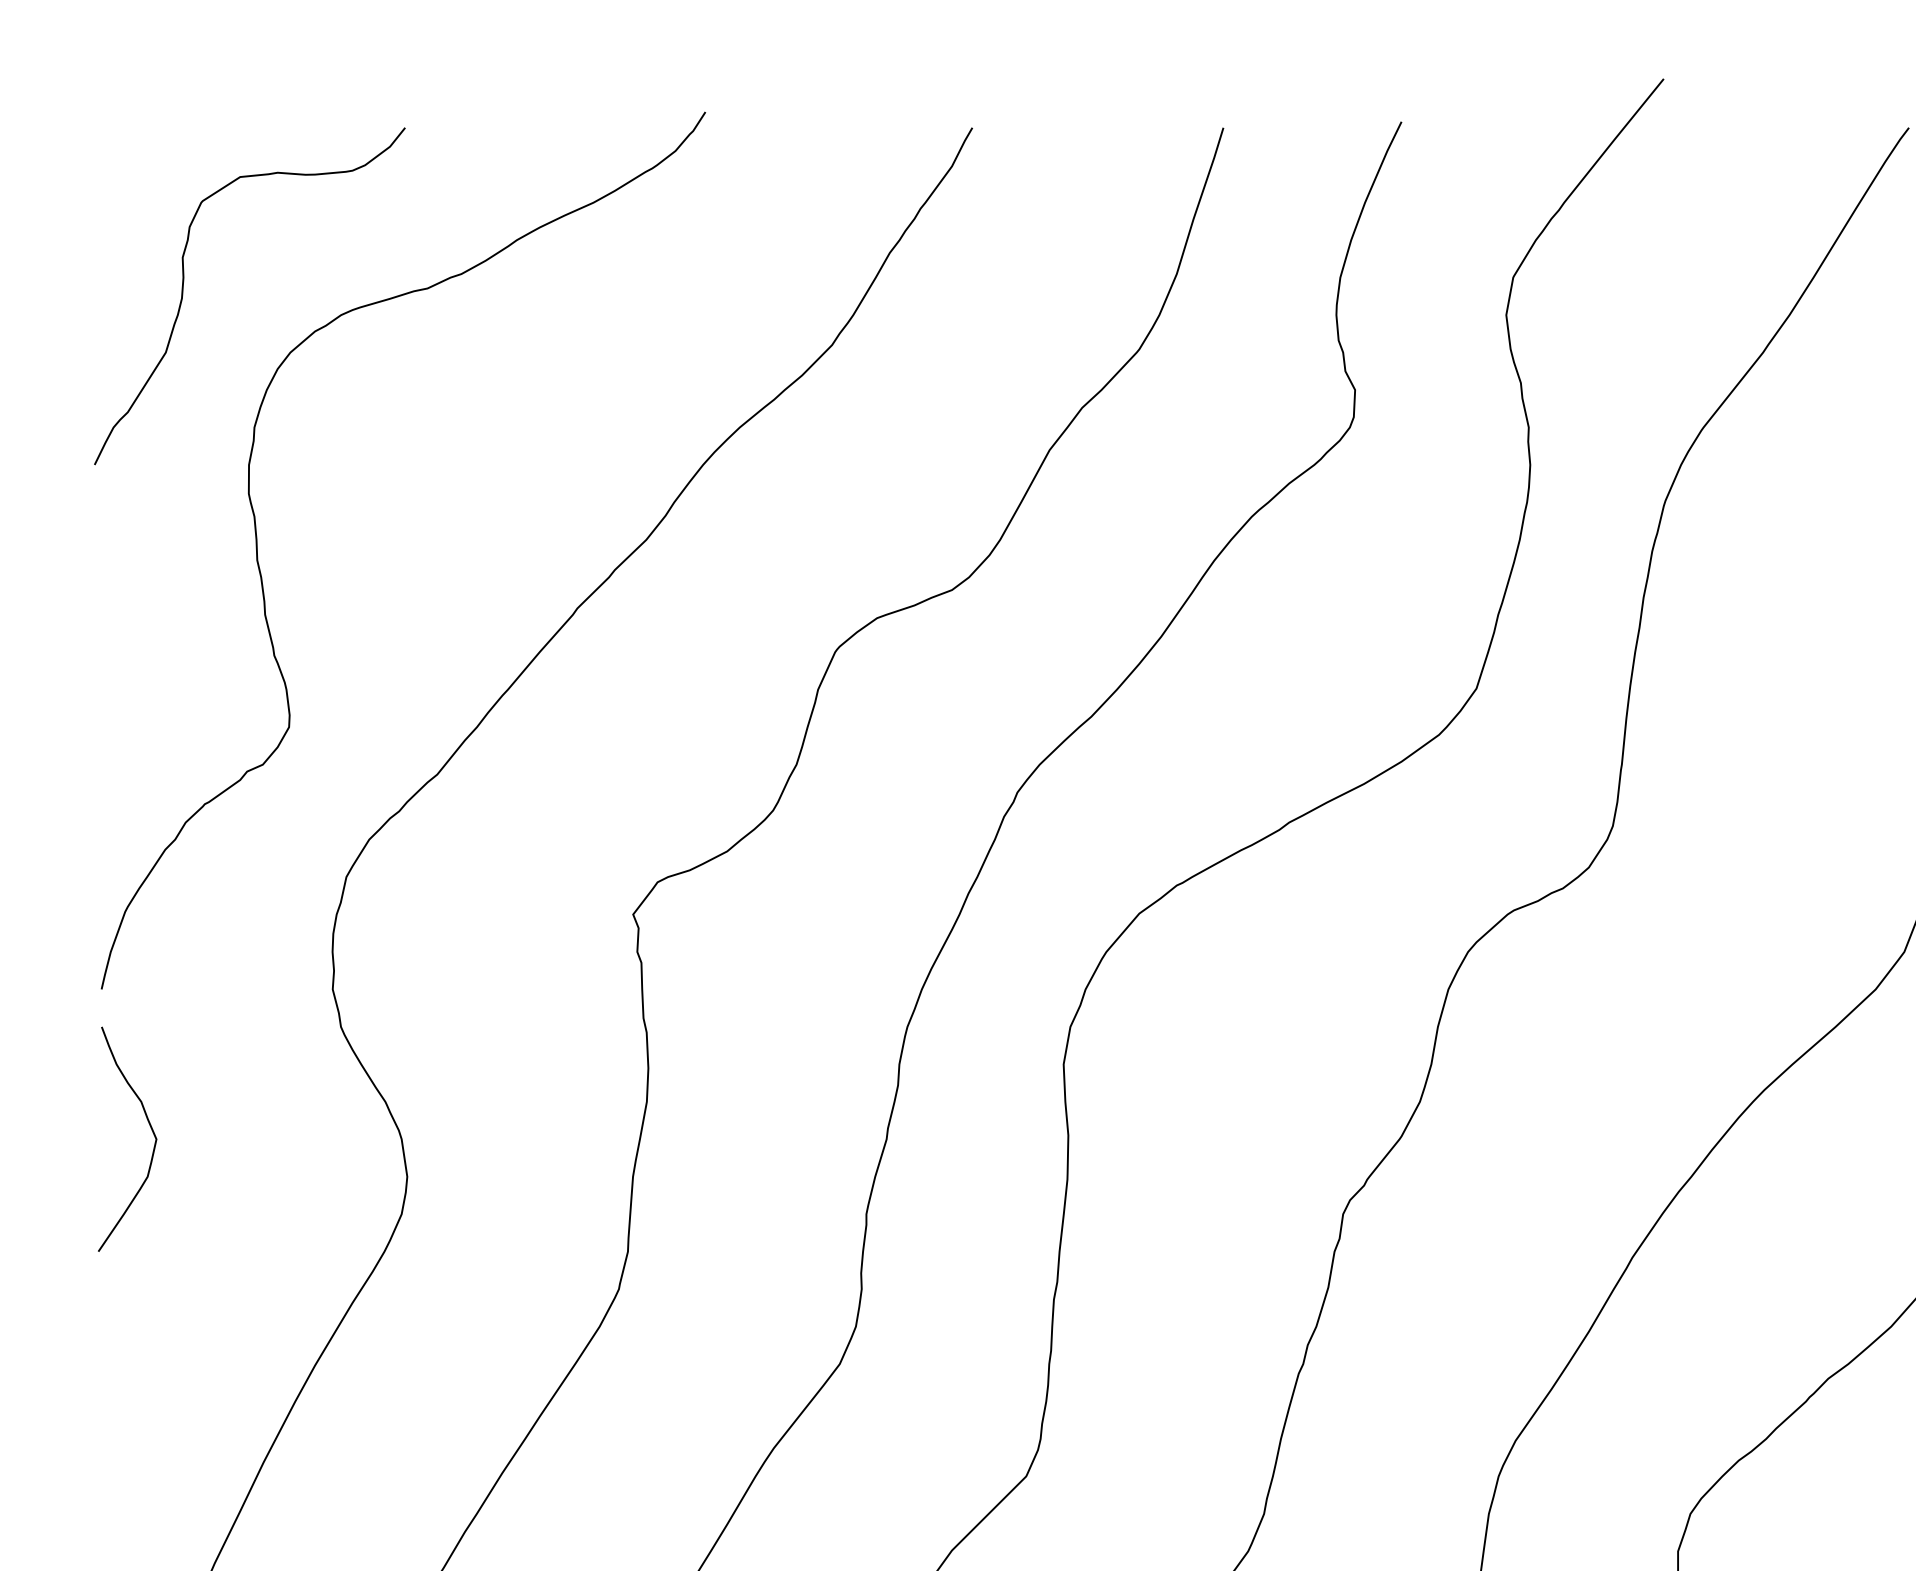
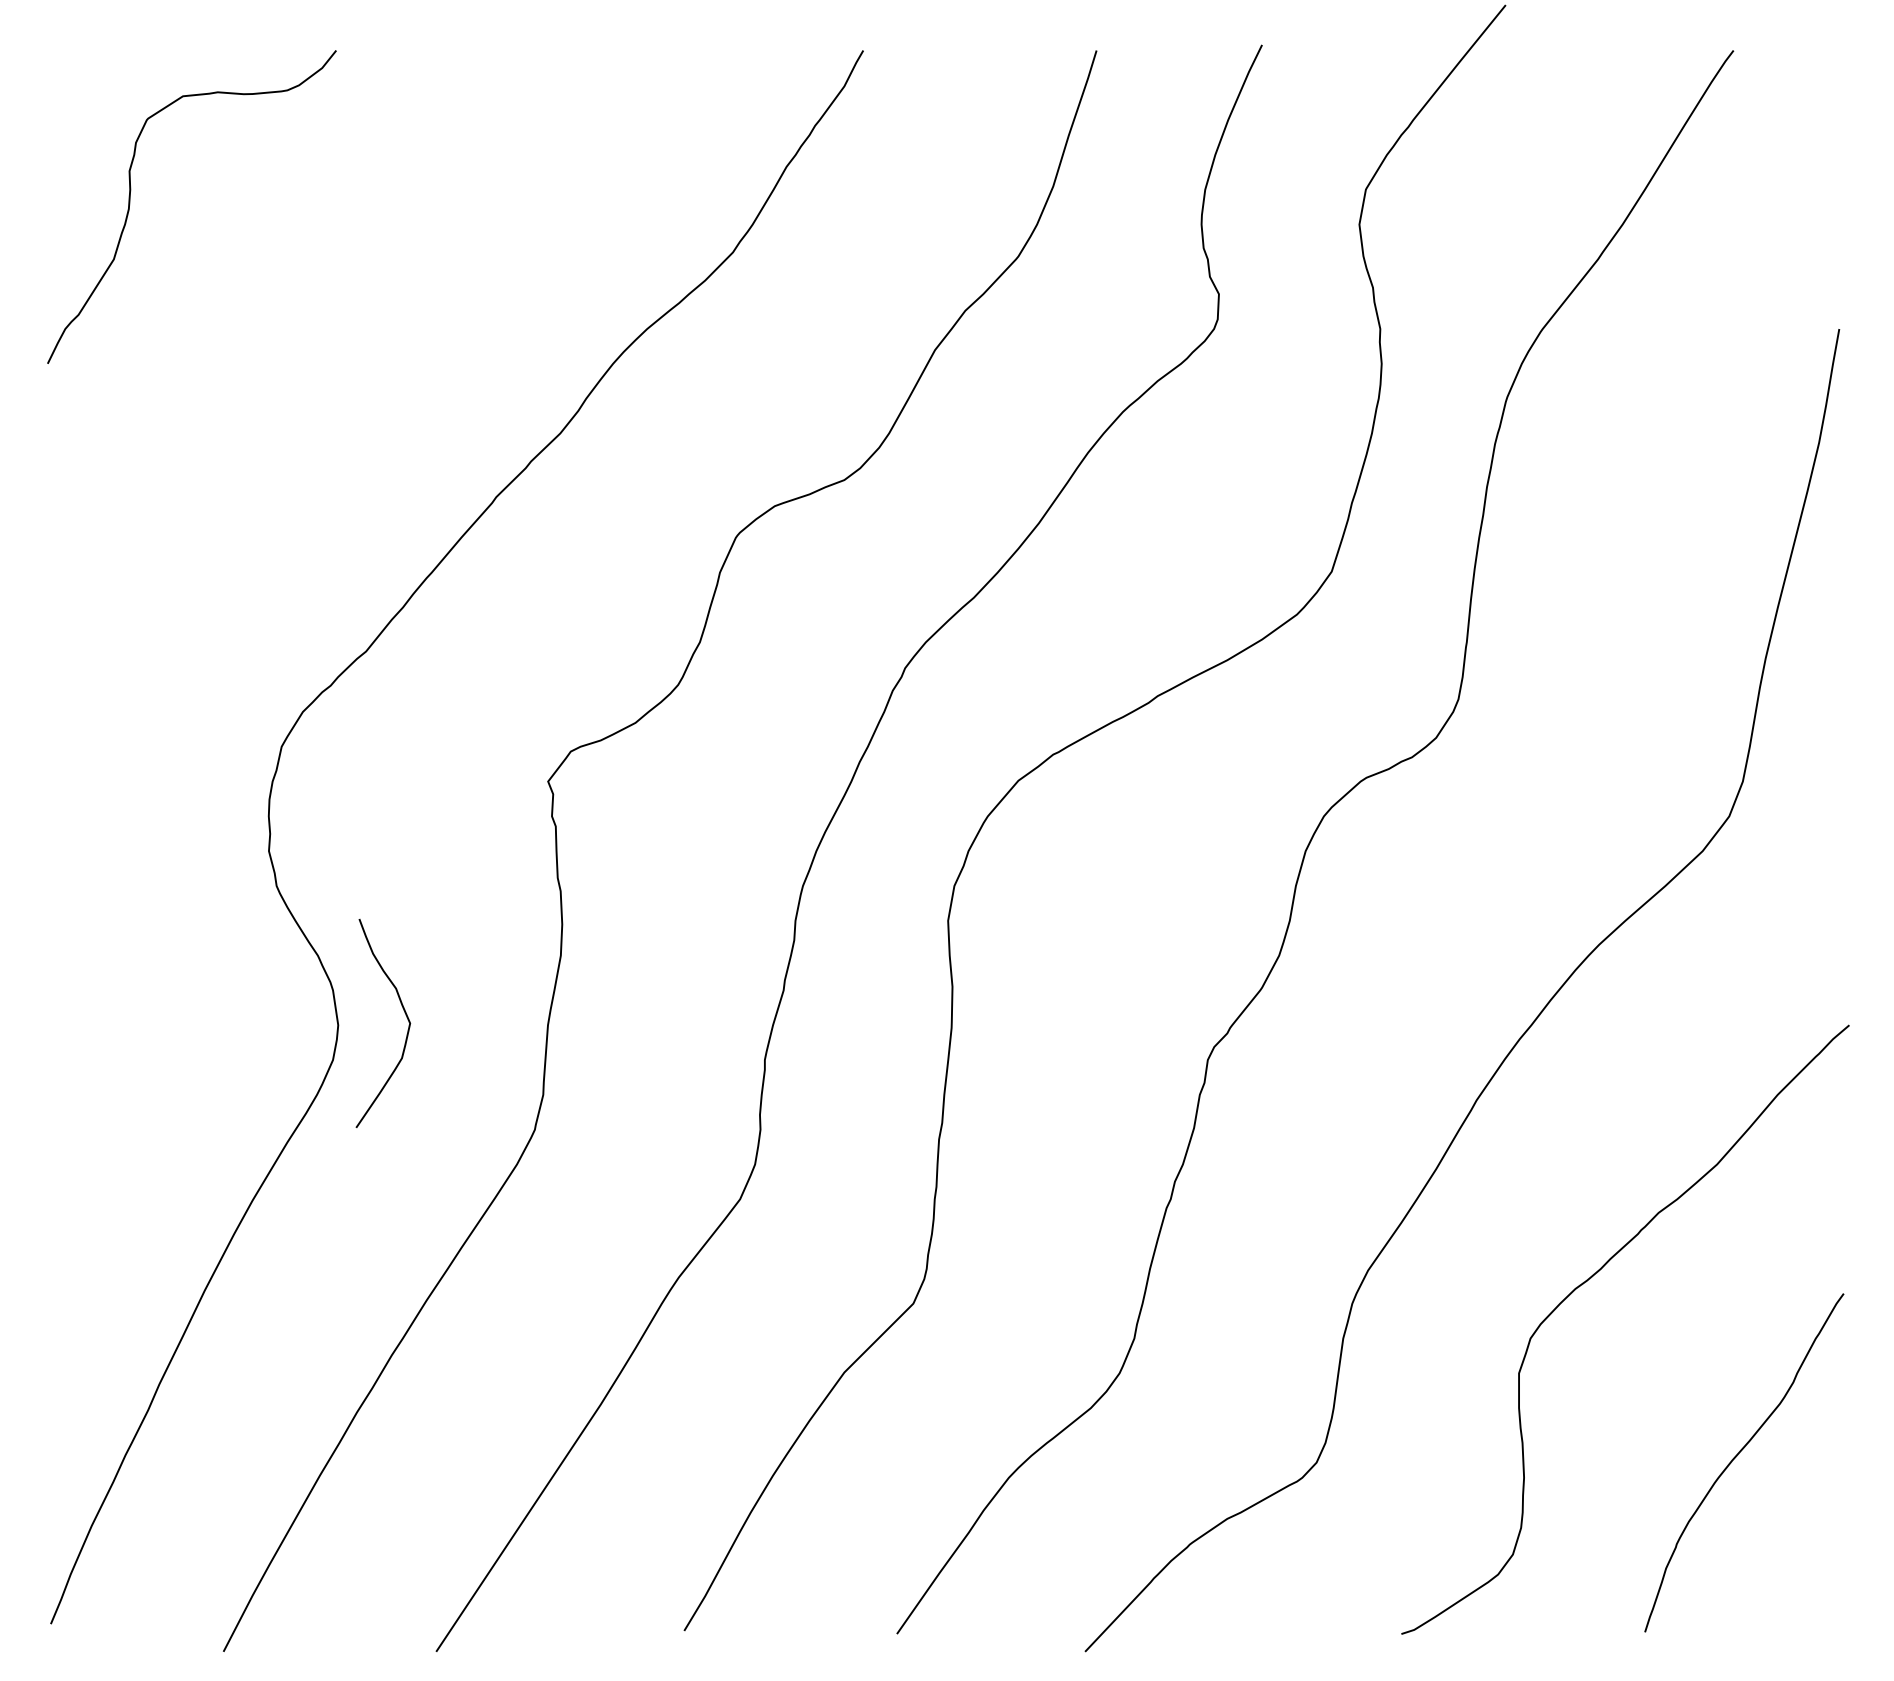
curve: (262, 576) -> (203, 467), removed
curve: (150, 1128) -> (404, 1013), moved

